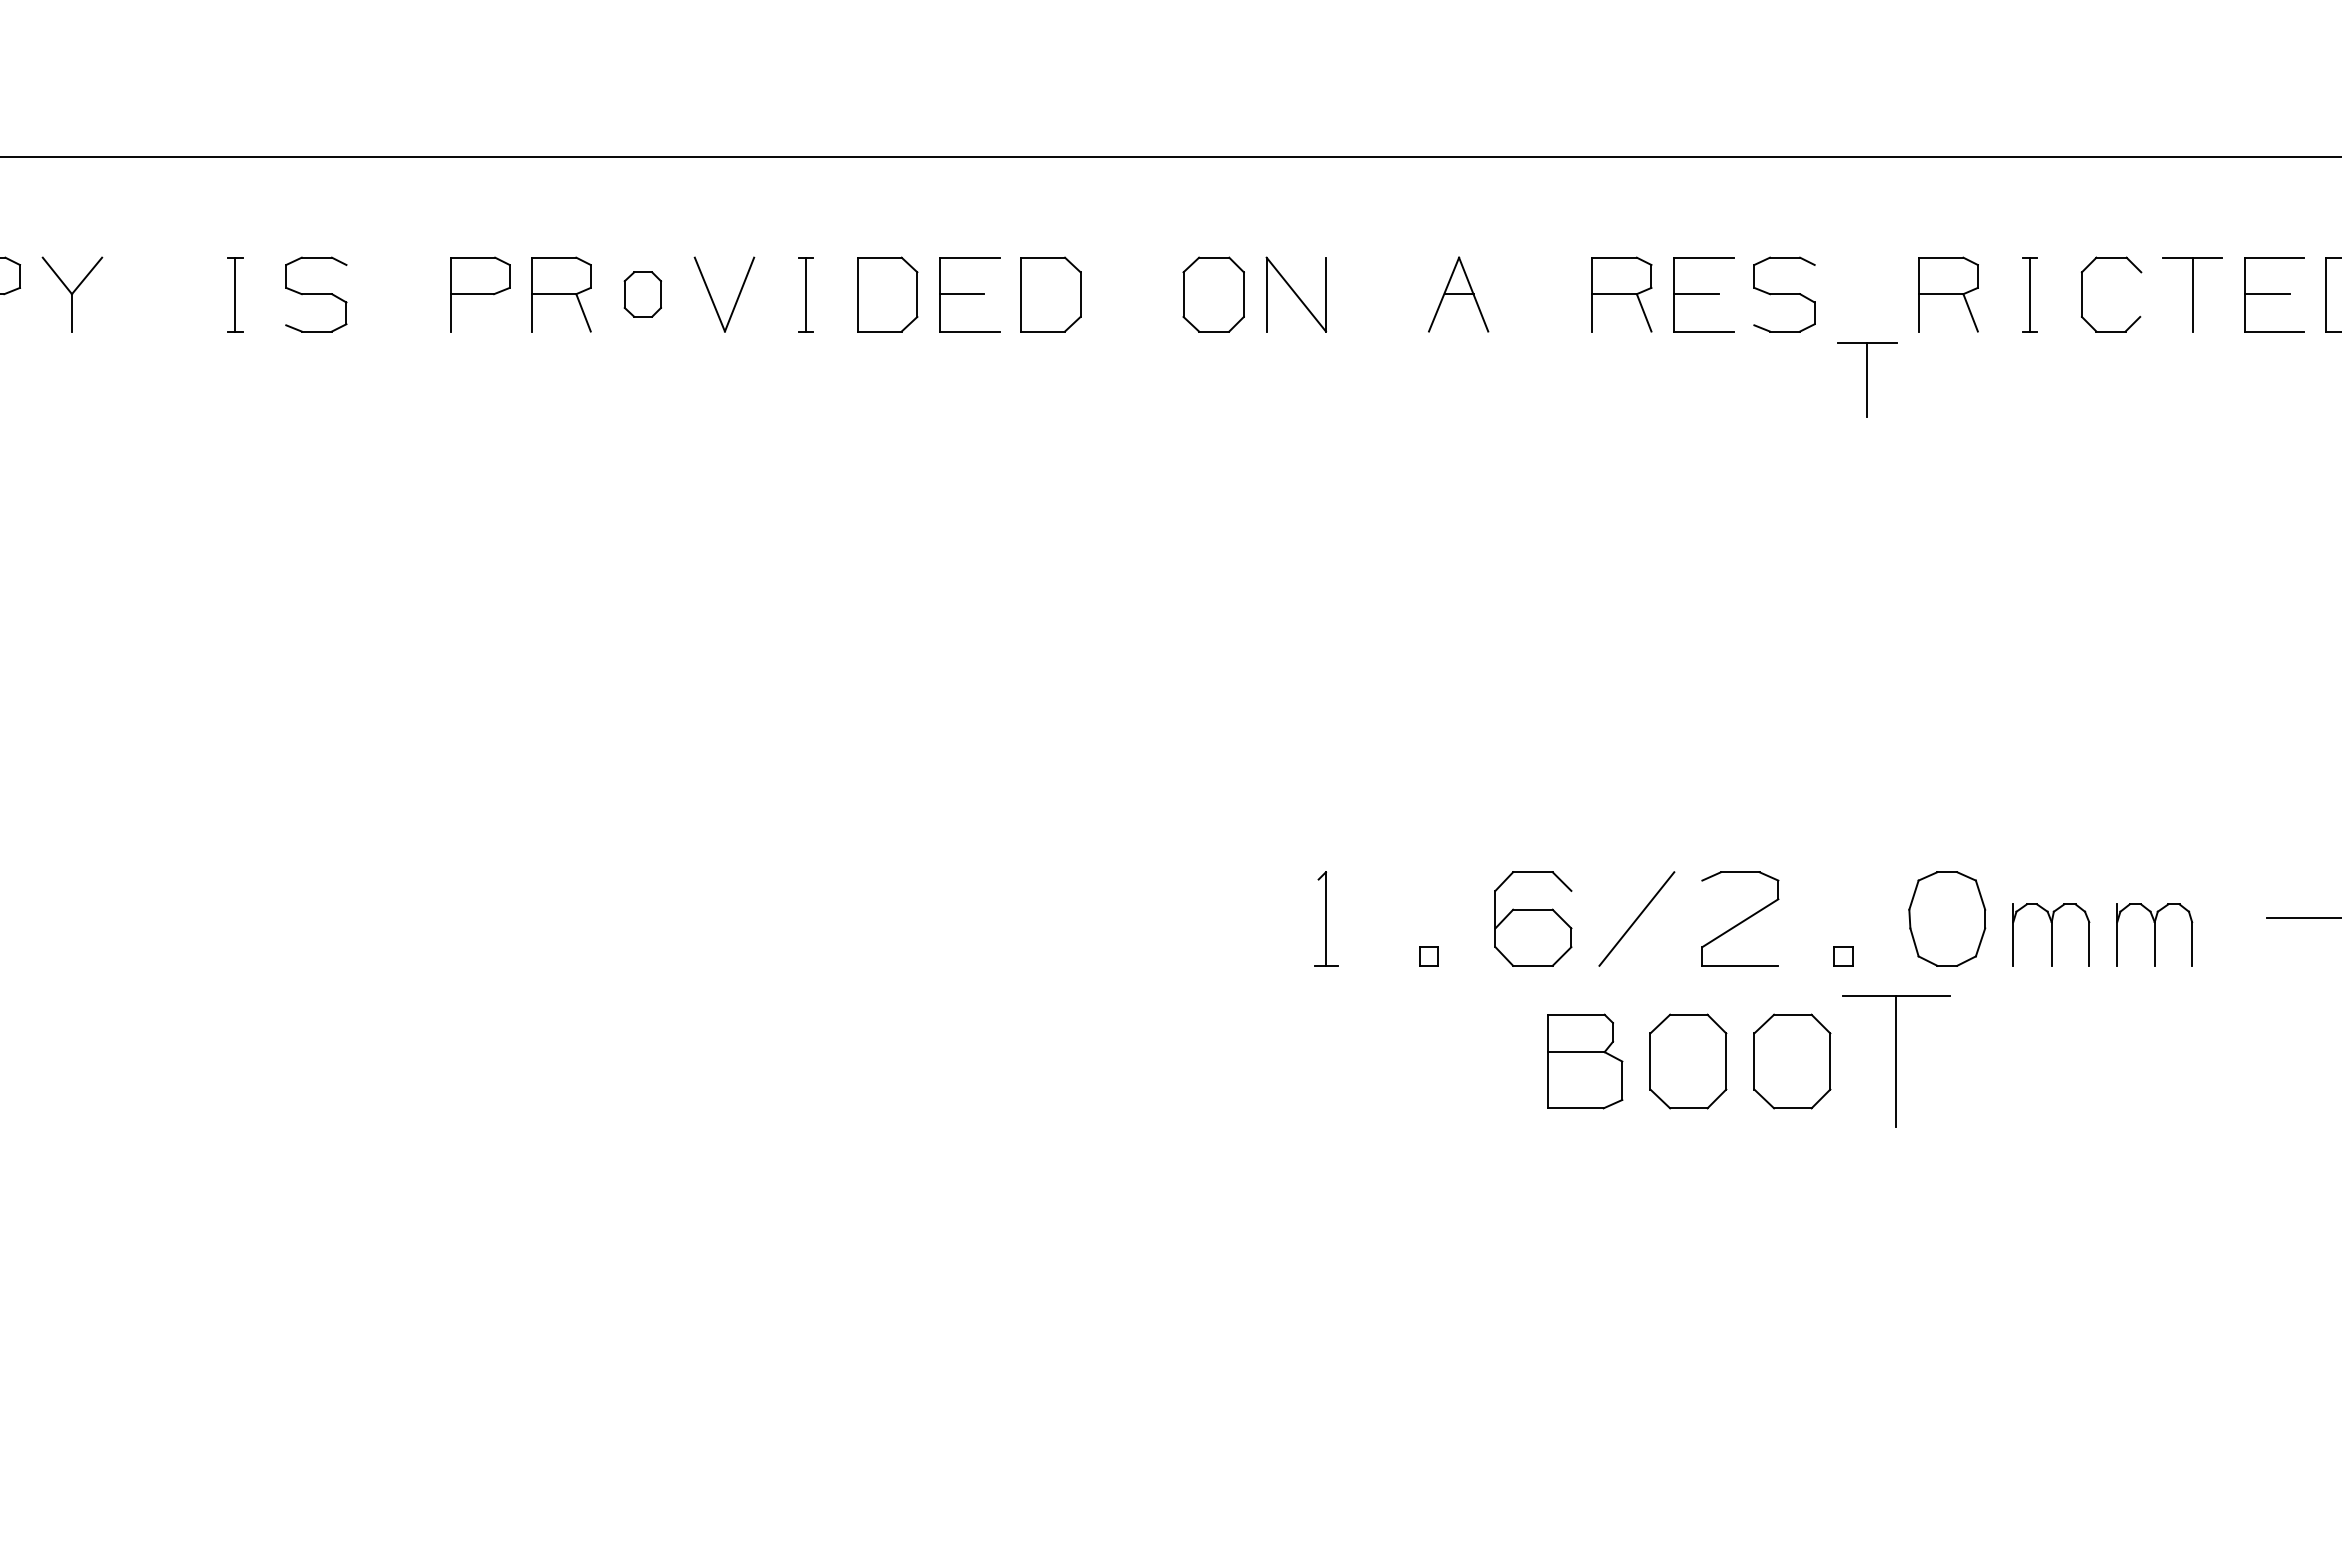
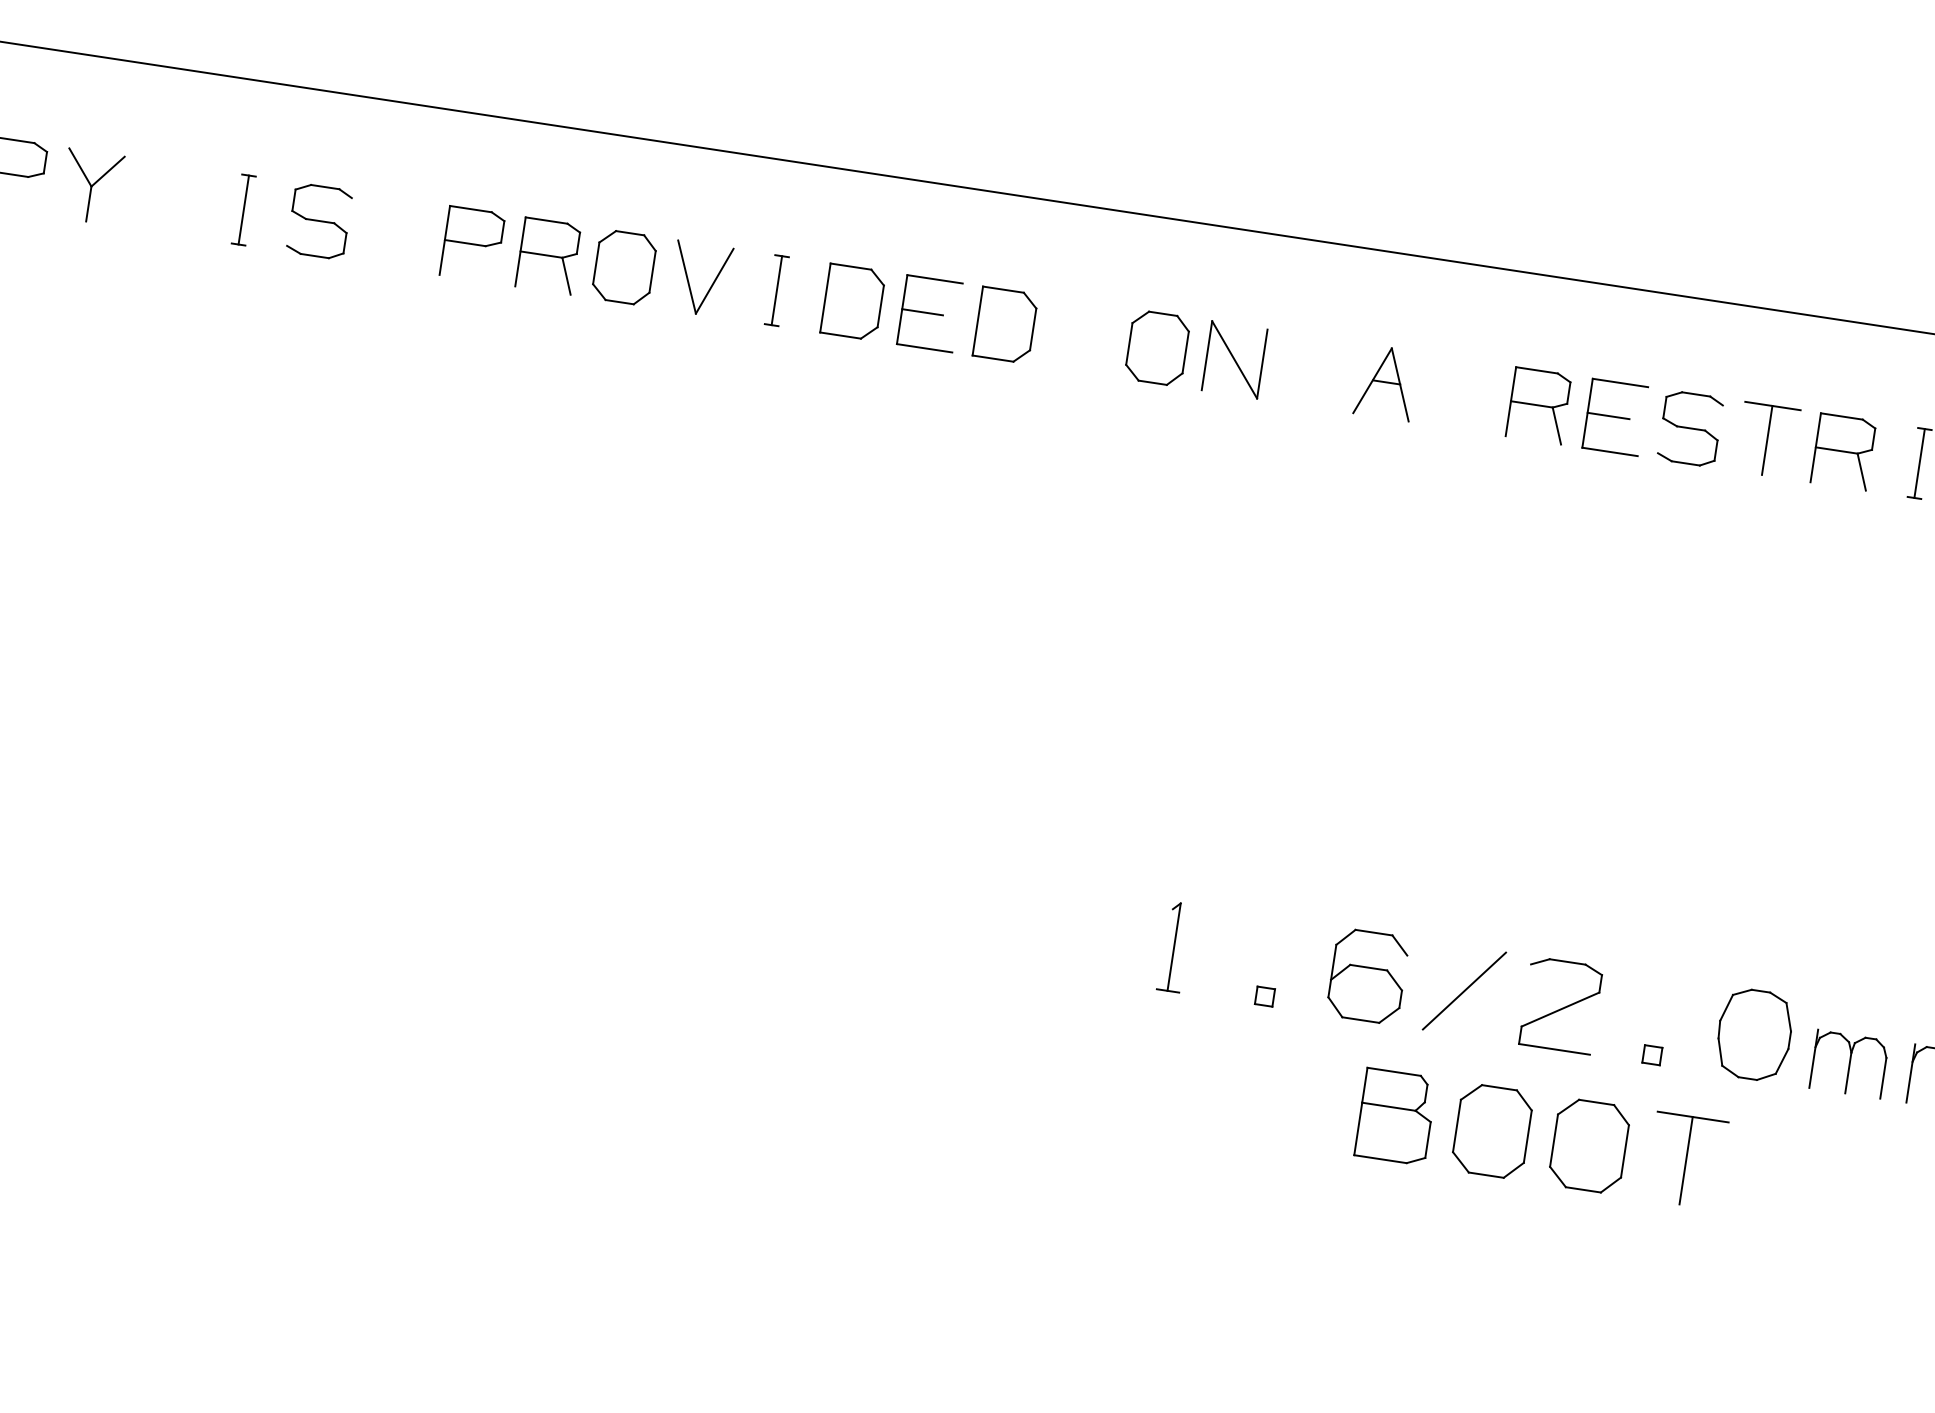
part: (642, 294) -> (624, 267), size x1.67
part: (1867, 379) -> (1768, 440), moved
part: (1895, 1061) -> (1685, 1160), size x0.71

